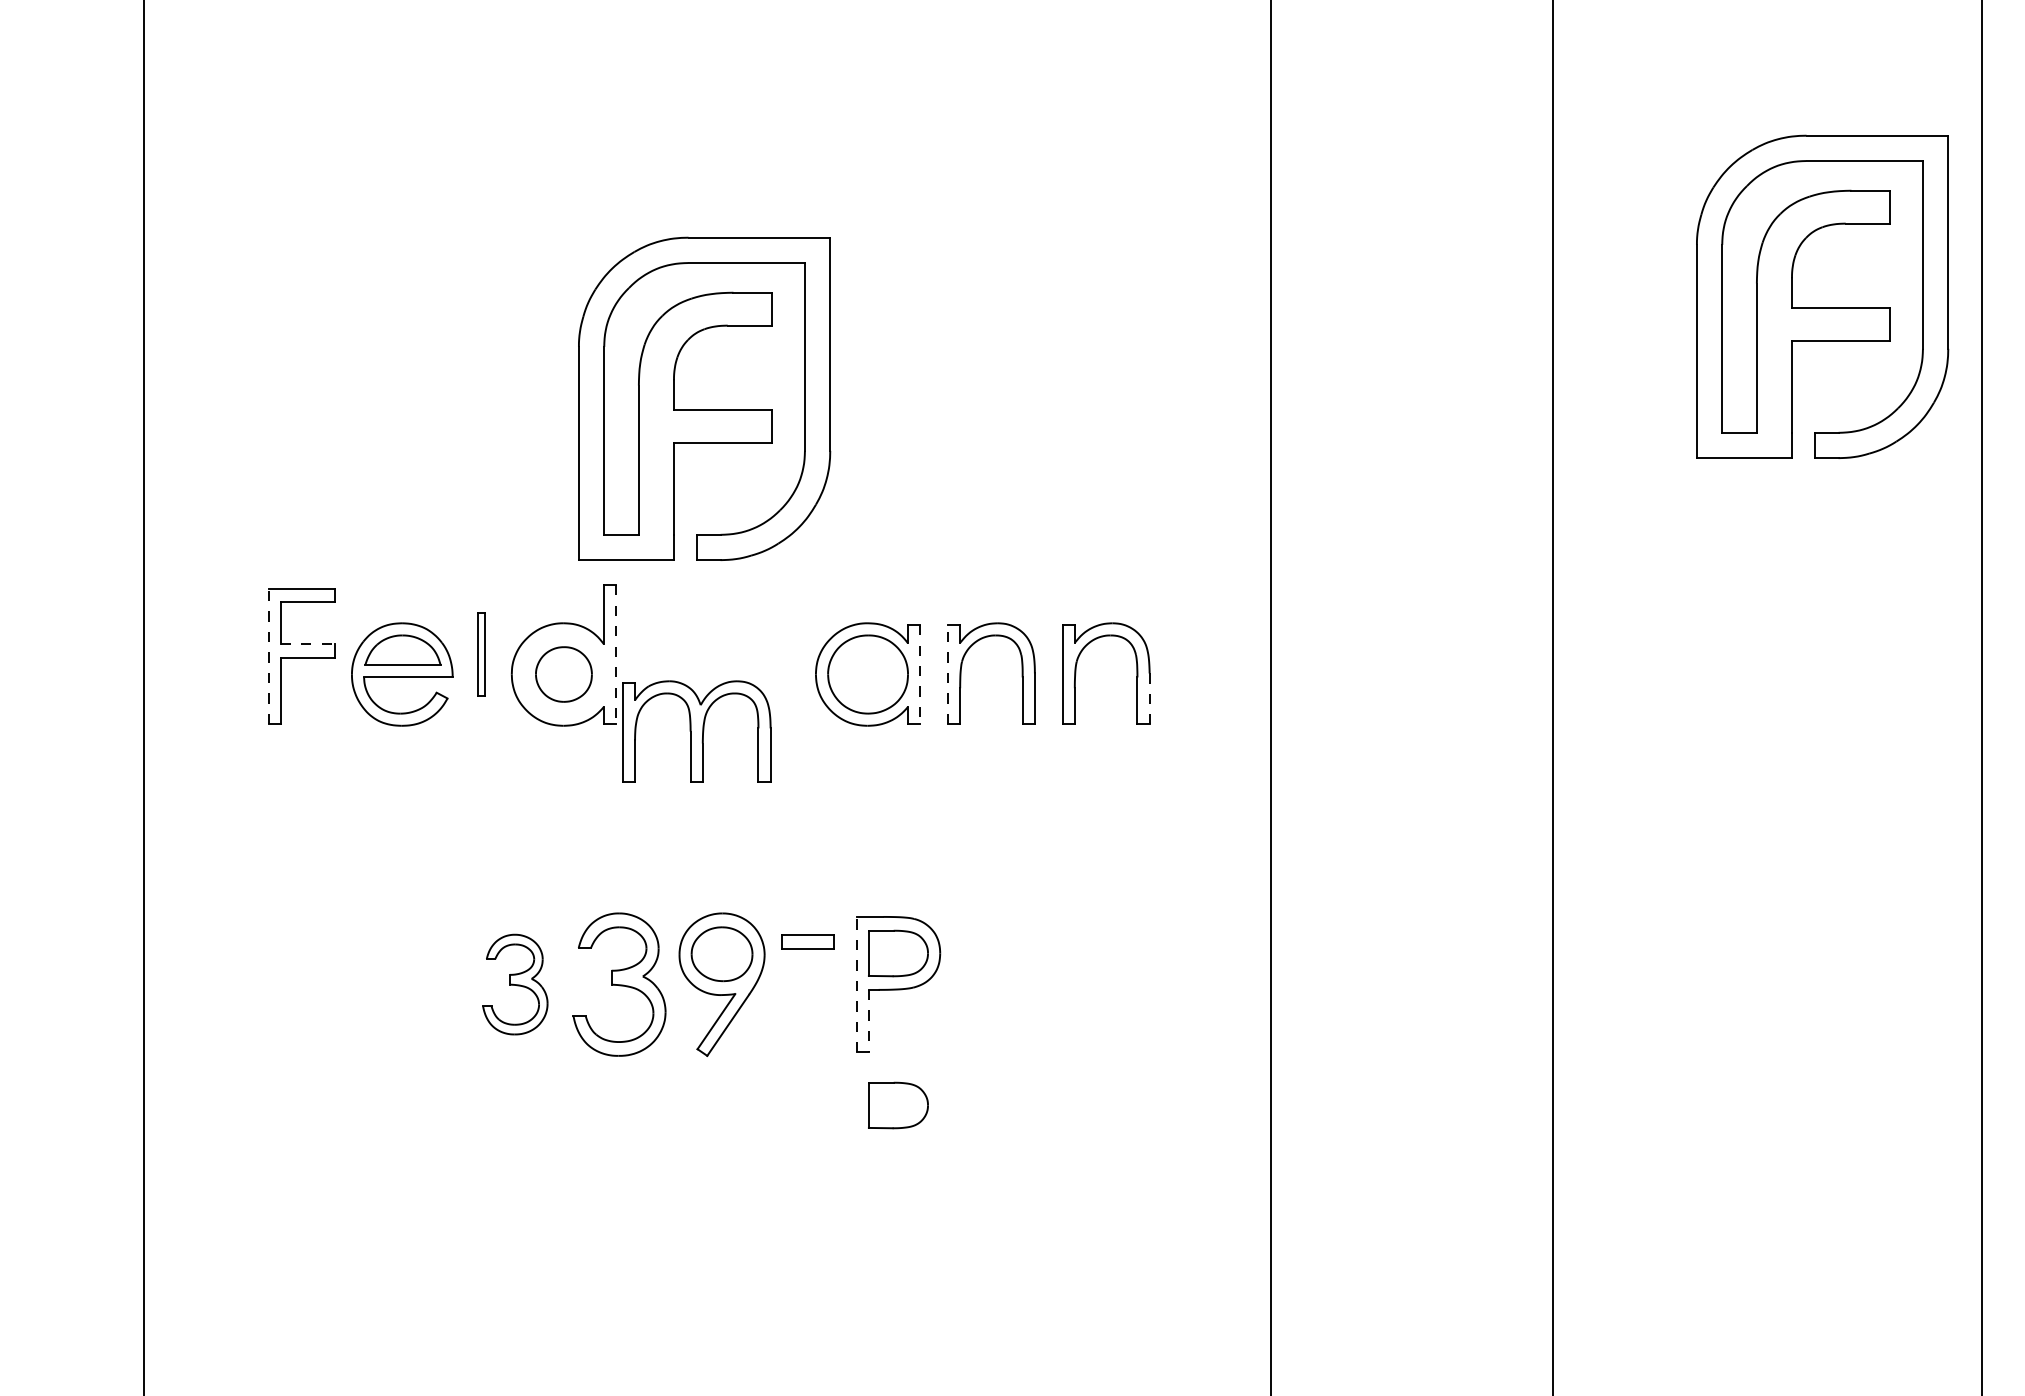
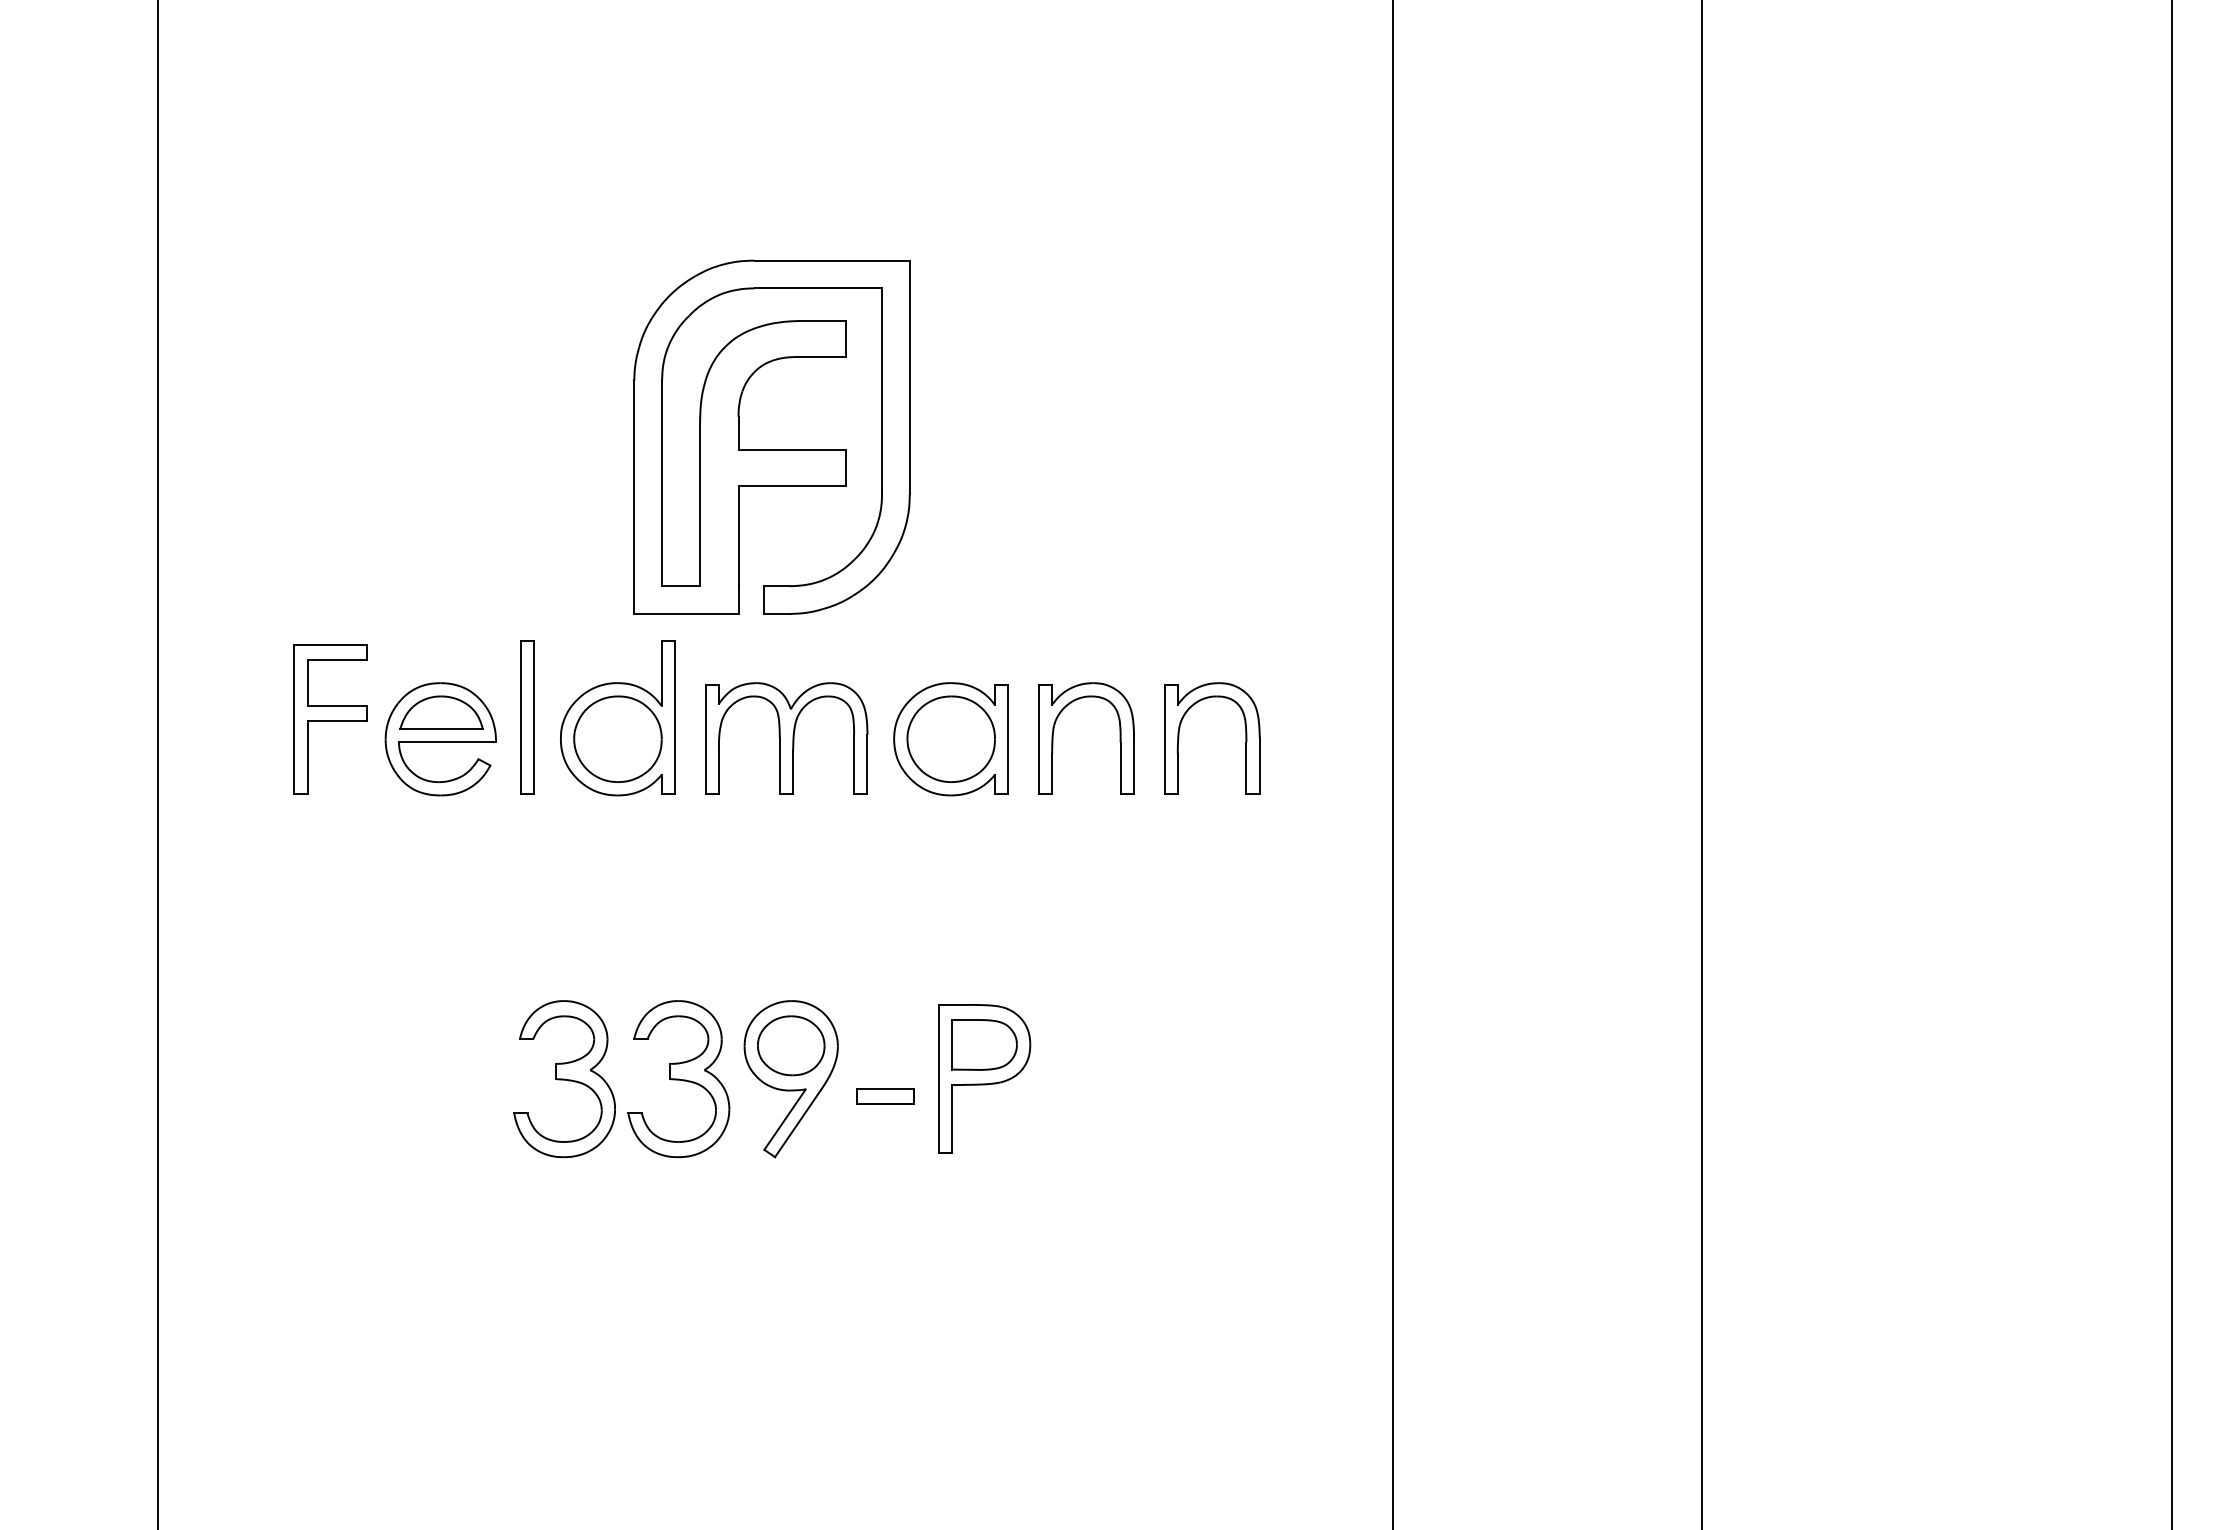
part: (1822, 307) -> (1997, 337), removed
line: (307, 644) -> (336, 706), dashed -> solid
part: (481, 654) -> (527, 717), size x1.67
line: (616, 654) -> (675, 717), dashed -> solid
line: (268, 656) -> (294, 719), dashed -> solid
part: (563, 674) -> (617, 739), size x1.43
line: (920, 674) -> (1008, 739), dashed -> solid
line: (947, 674) -> (1038, 739), dashed -> solid
line: (1149, 699) -> (1259, 766), dashed -> solid
part: (696, 731) -> (786, 738), moved
part: (807, 941) -> (884, 1095), moved
part: (515, 984) -> (564, 1078), size x1.43
line: (856, 984) -> (938, 1078), dashed -> solid
line: (868, 1021) -> (951, 1119), dashed -> solid
part: (898, 1105) -> (984, 1211), removed

